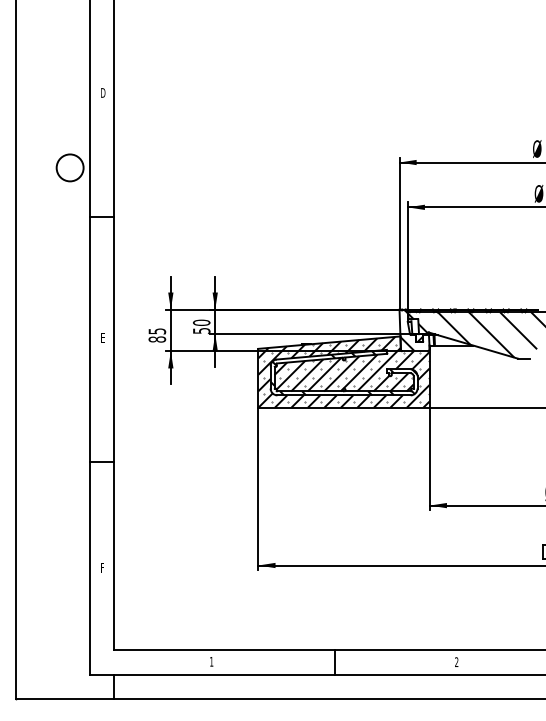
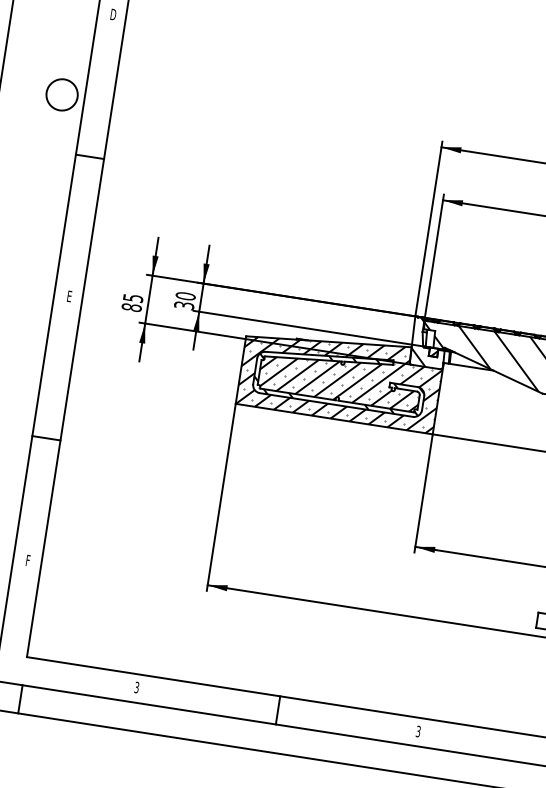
text: (200, 330) -> (182, 304), 50 -> 30
text: (211, 661) -> (136, 687), 1 -> 3
text: (456, 662) -> (418, 731), 2 -> 3

